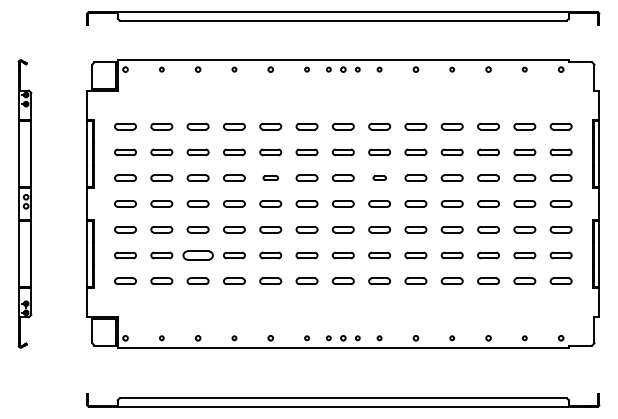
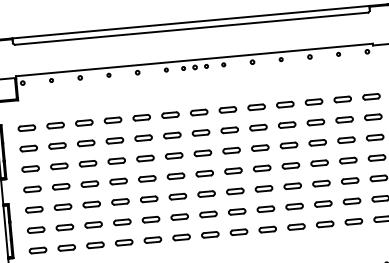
part: (270, 177) -> (145, 158), size x1.43
part: (379, 177) -> (231, 150), size x1.67
part: (197, 255) -> (93, 224), size x0.71

